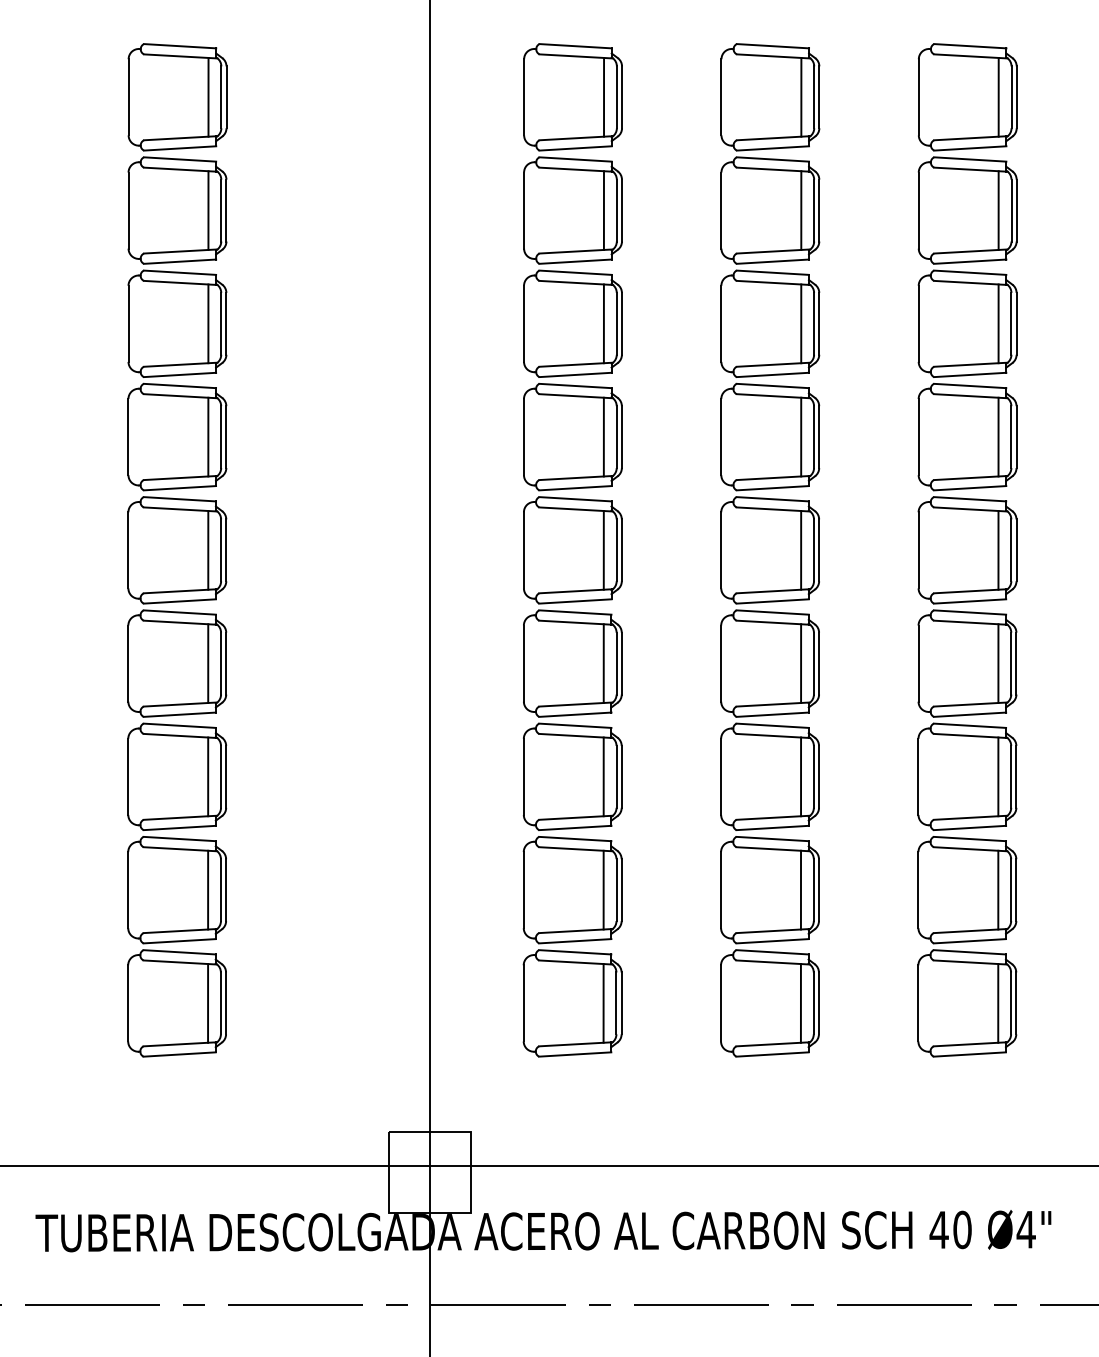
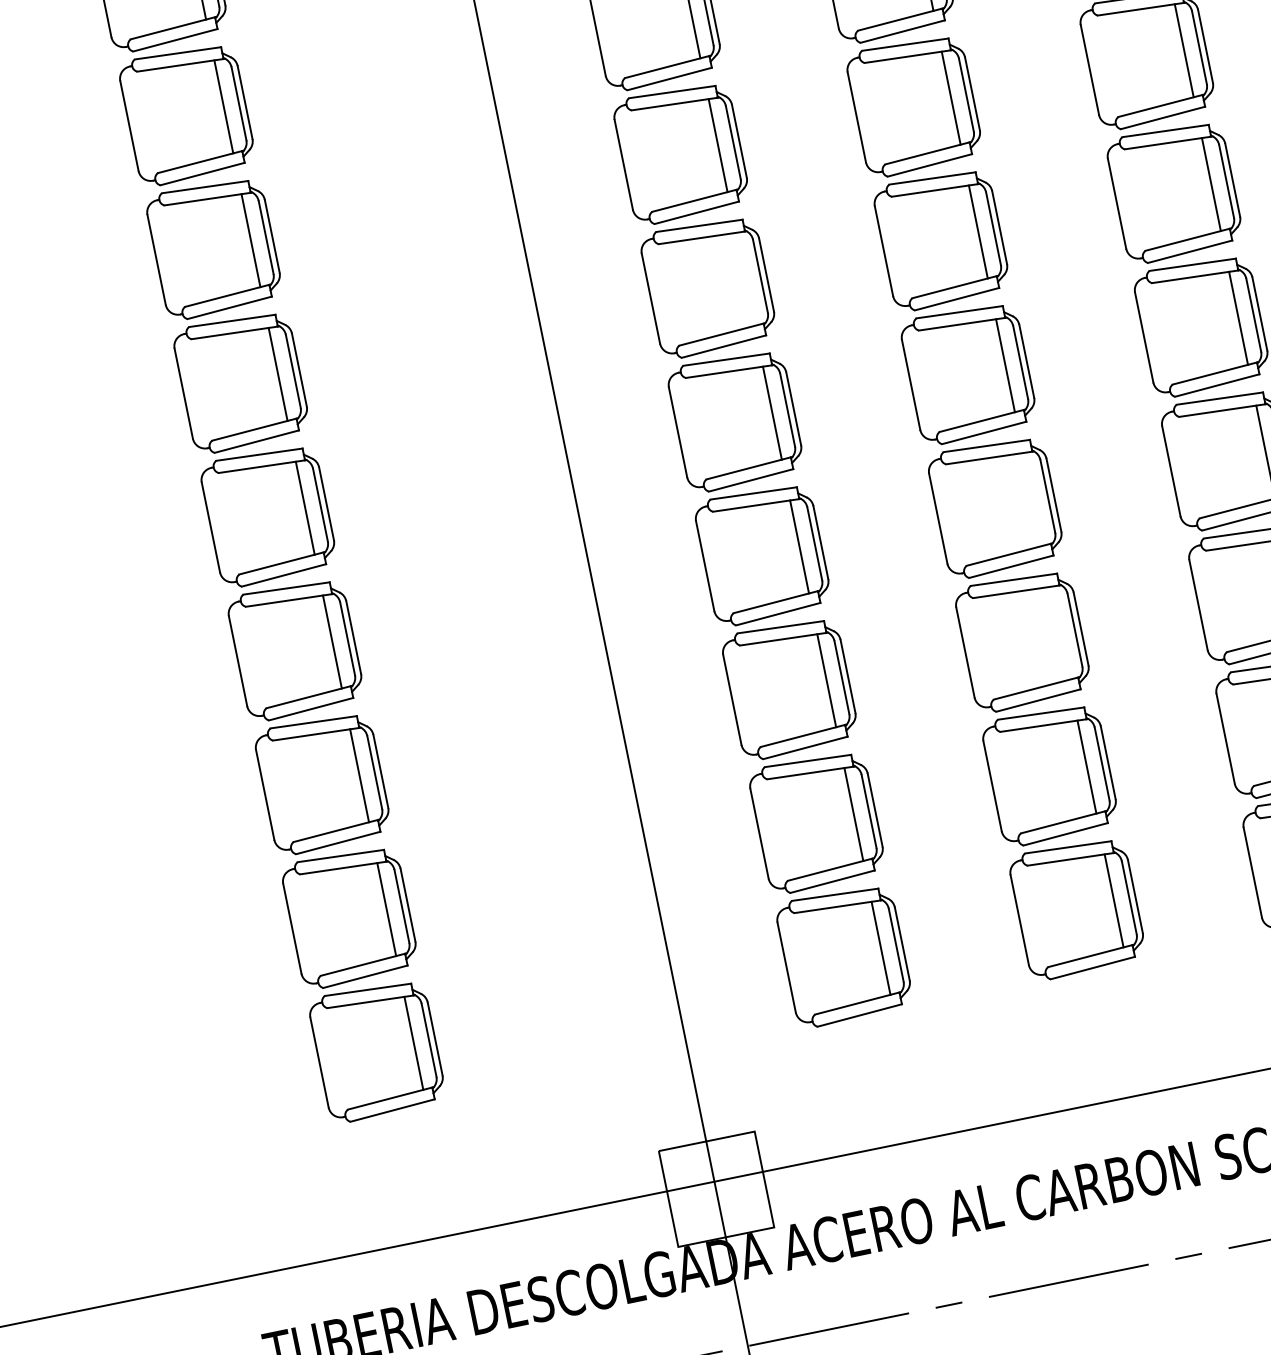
line: (603, 436) -> (744, 278), removed
line: (801, 663) -> (1033, 499), removed
line: (801, 776) -> (1060, 632), removed

